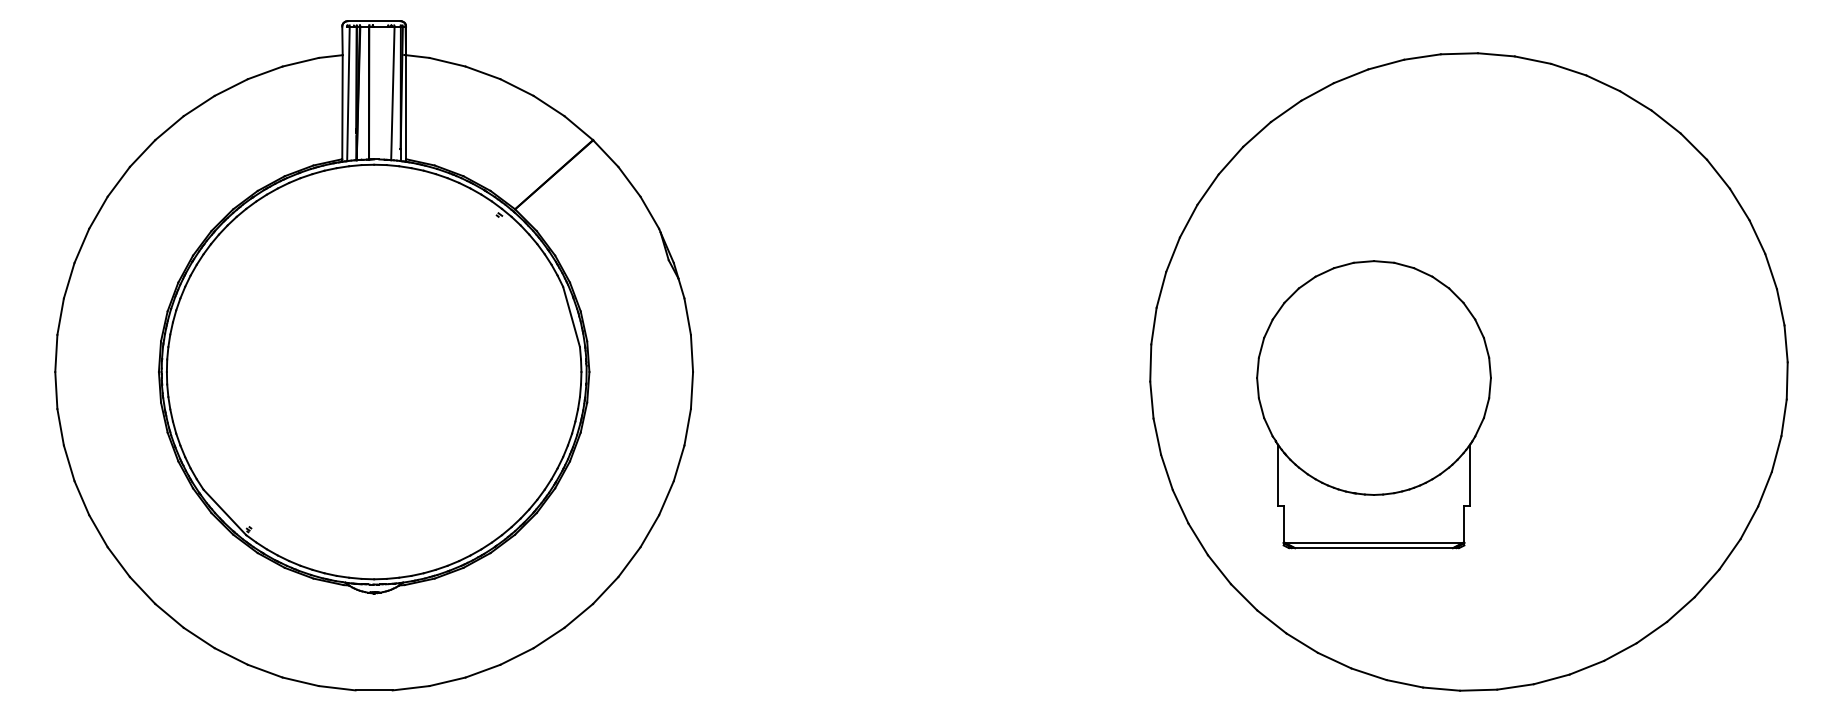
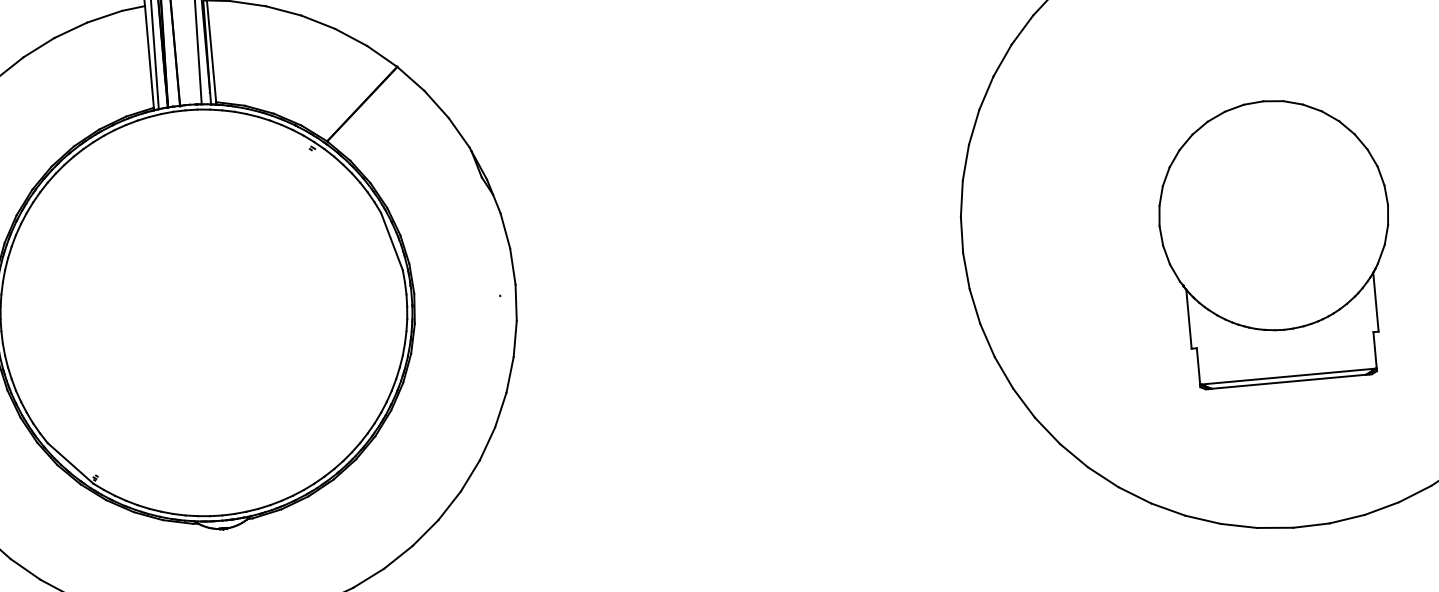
part: (1373, 404) -> (1275, 241), moved

